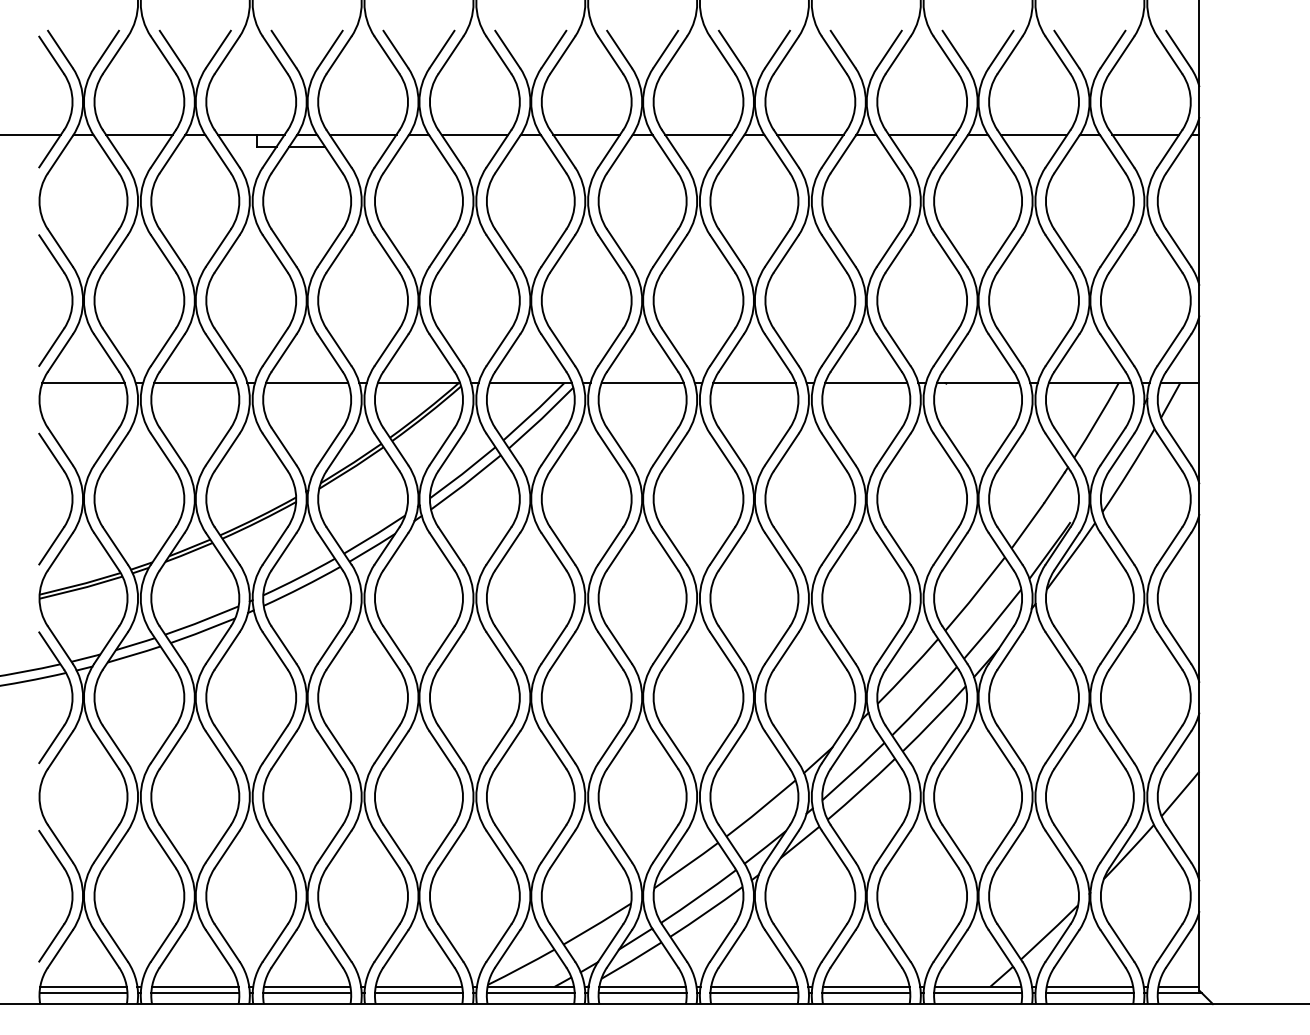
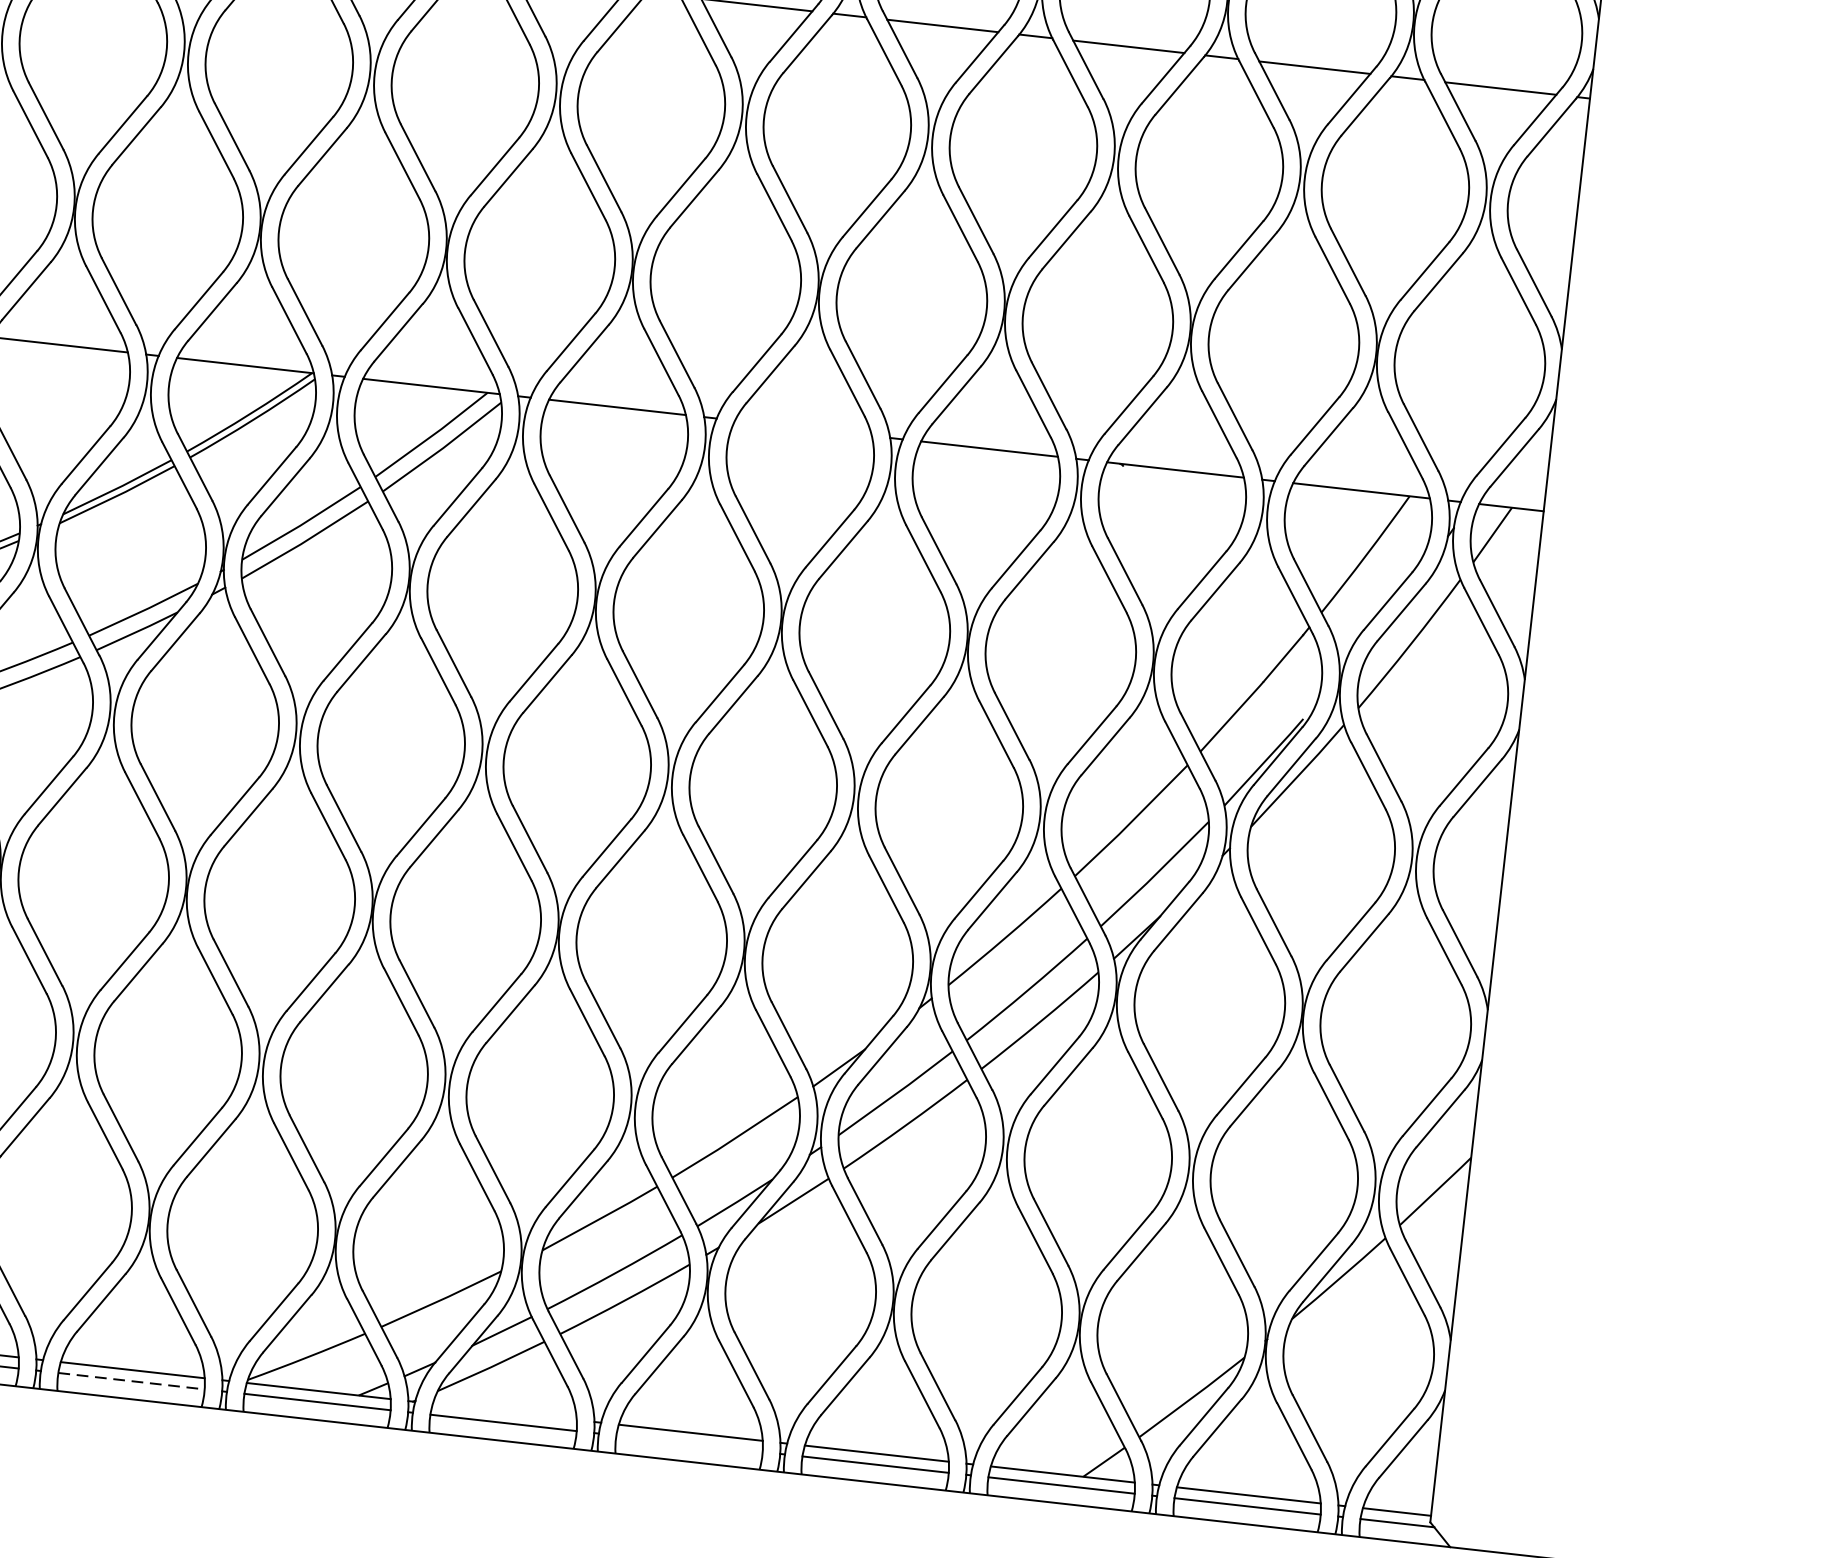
line: (754, 382) -> (803, 427), removed
line: (642, 986) -> (504, 1411), removed
line: (418, 993) -> (130, 1381), solid -> dashed
line: (754, 993) -> (689, 1444), removed

